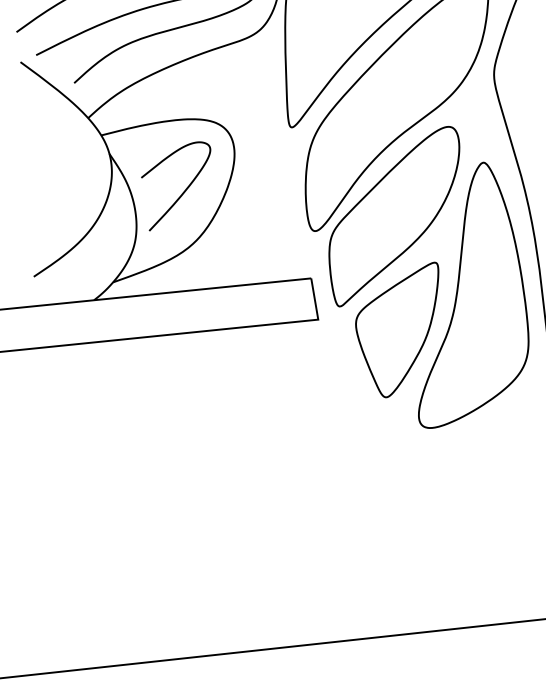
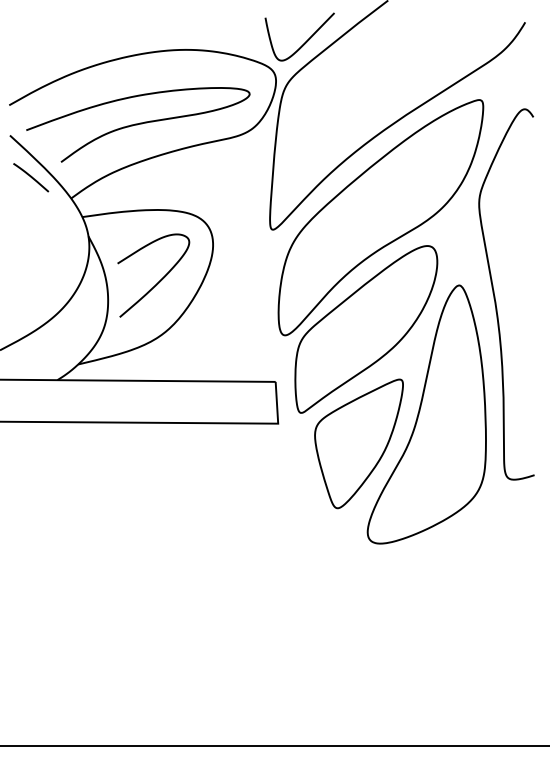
line: (46, 101) -> (31, 177), added

